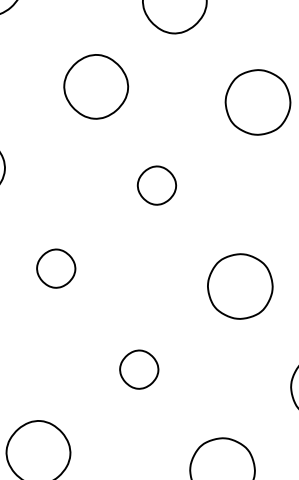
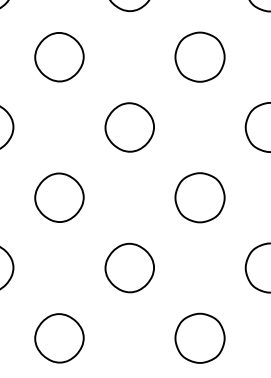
part: (96, 87) -> (59, 57), moved
part: (156, 185) -> (129, 127), size x1.67
part: (56, 268) -> (59, 197), size x1.67
part: (139, 368) -> (129, 267), size x1.67

